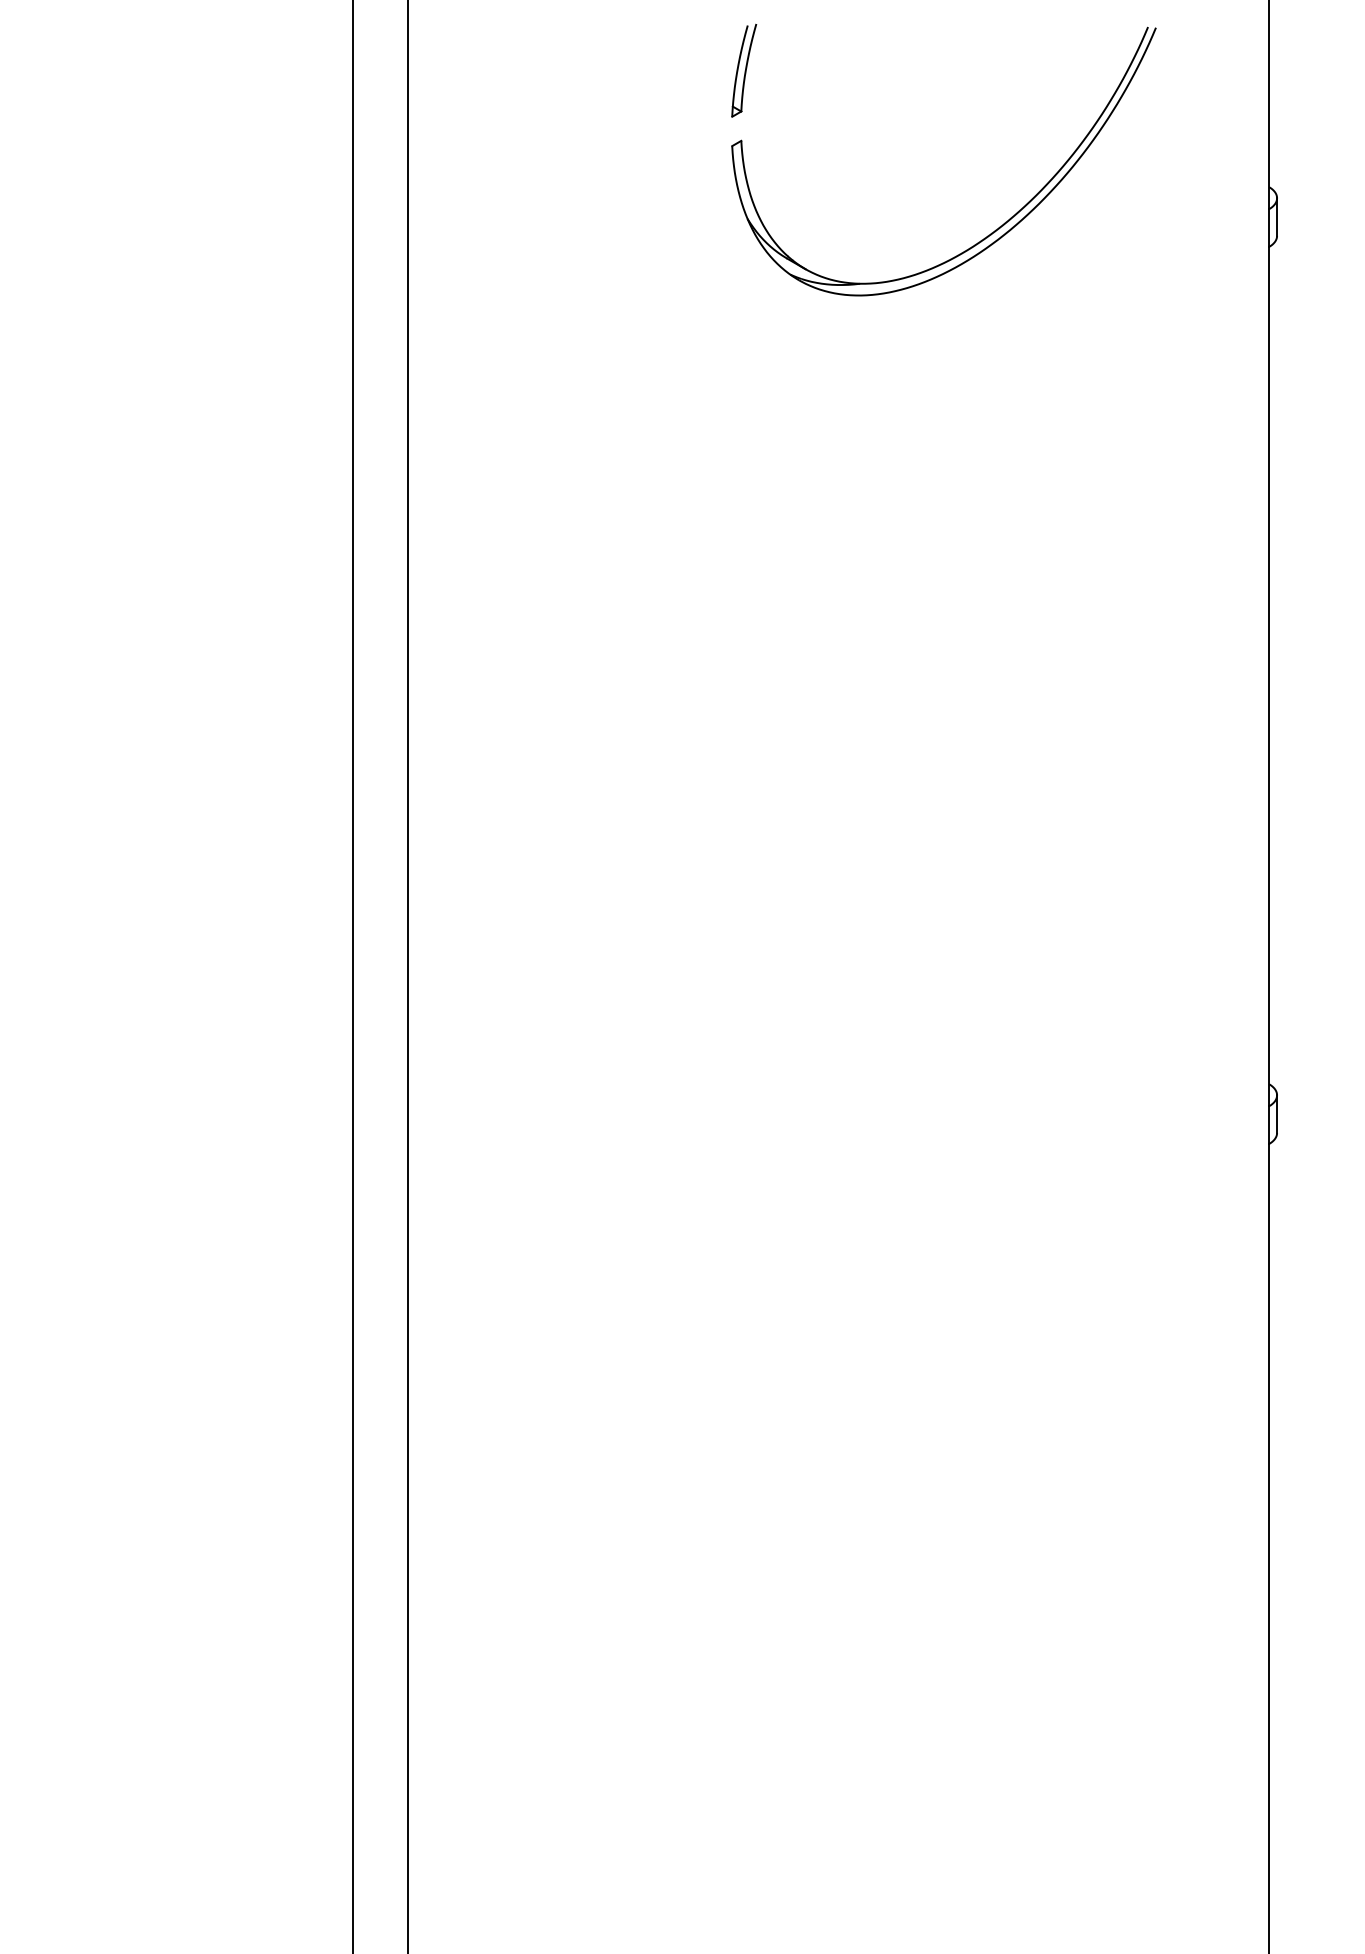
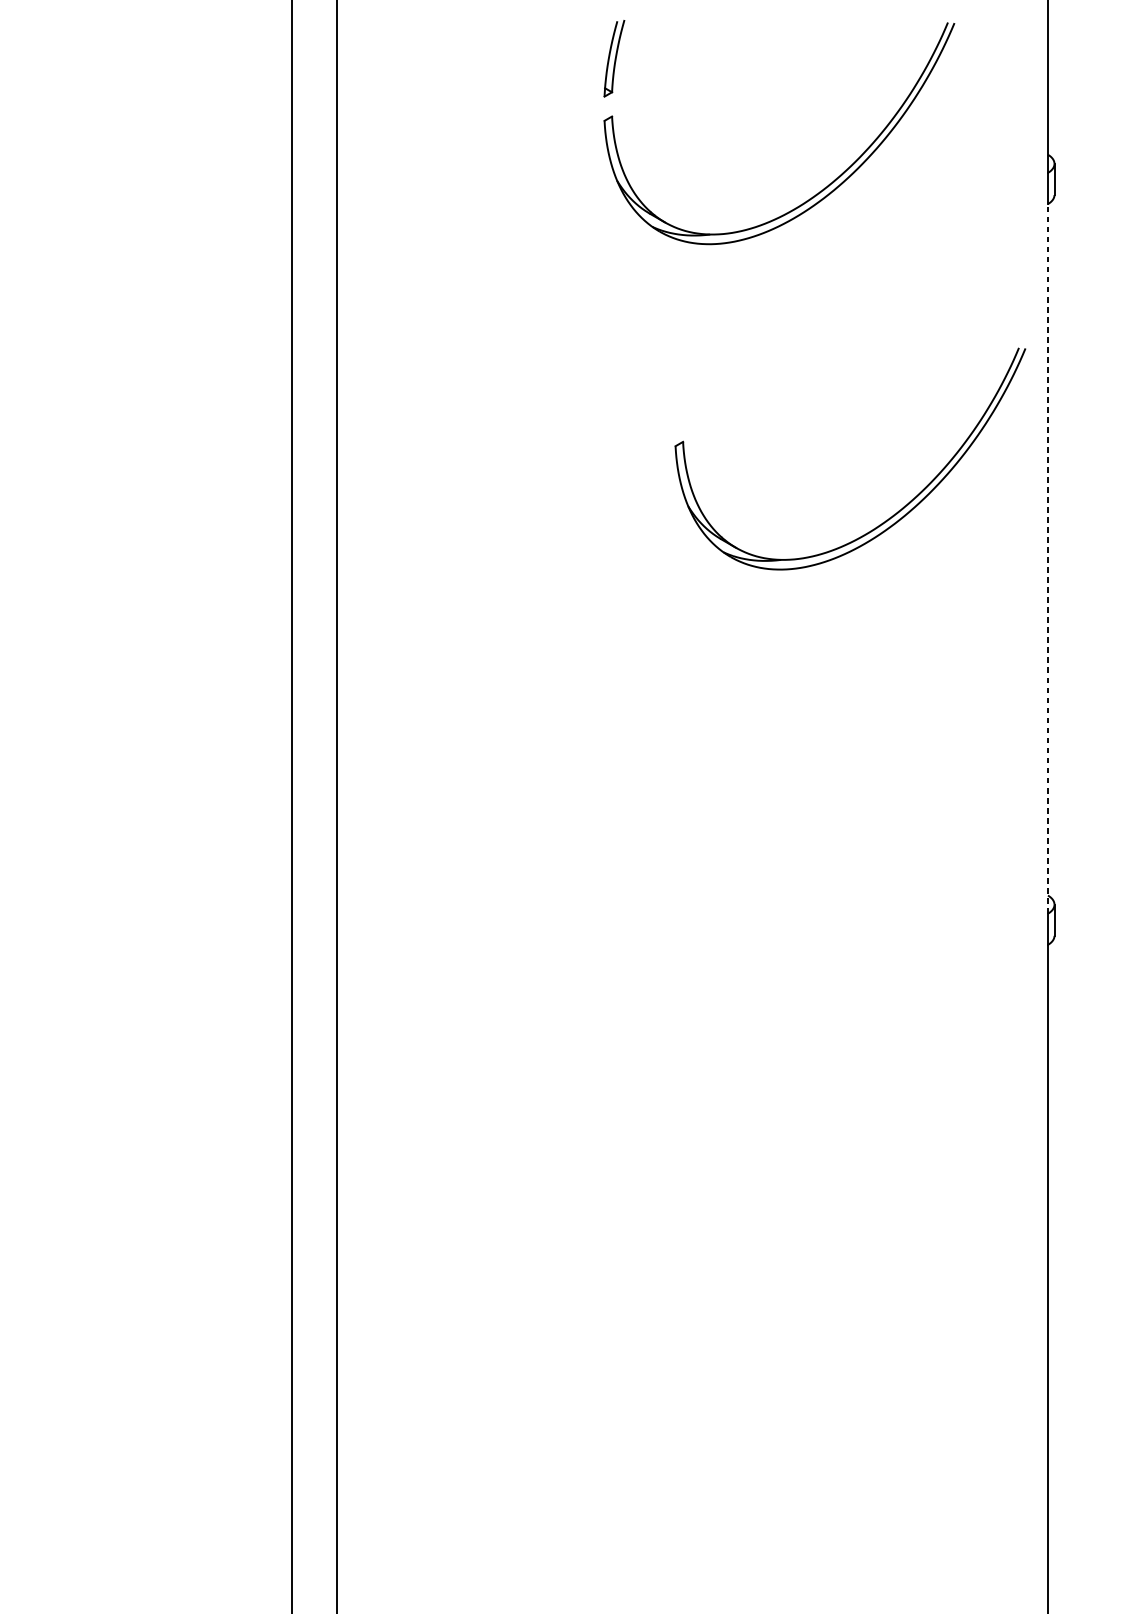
part: (1081, 623) -> (892, 515), added
line: (1269, 676) -> (1048, 558), solid -> dashed

